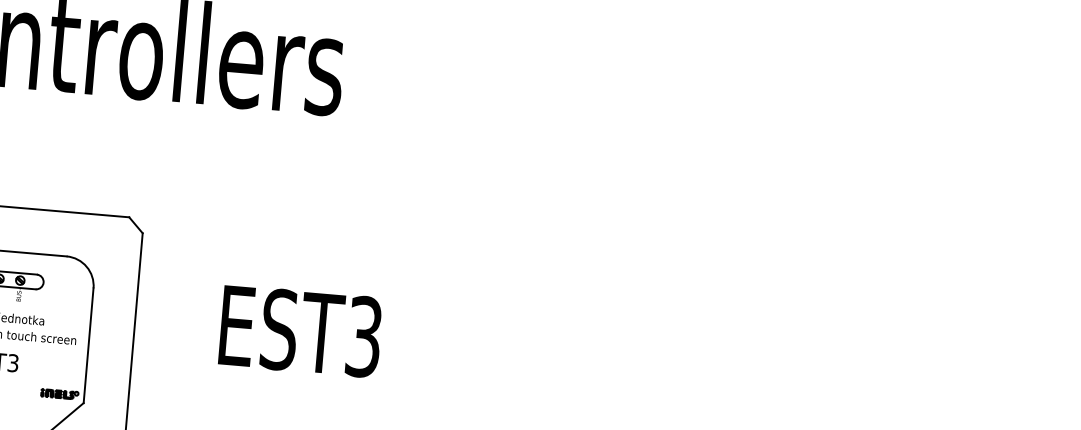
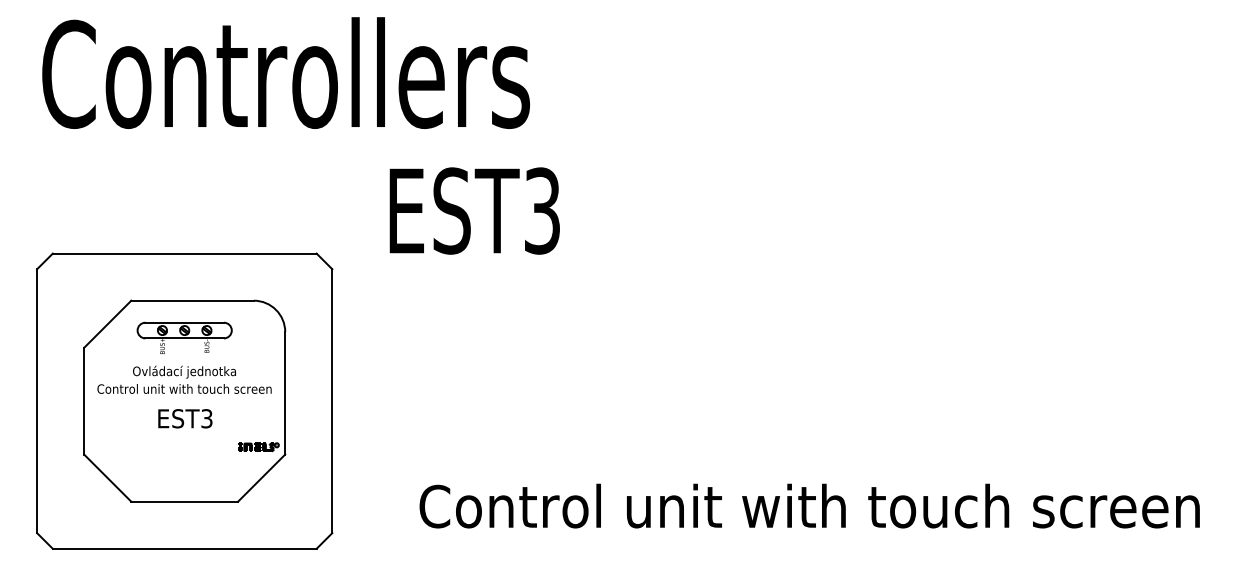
text: (300, 331) -> (474, 210), moved

